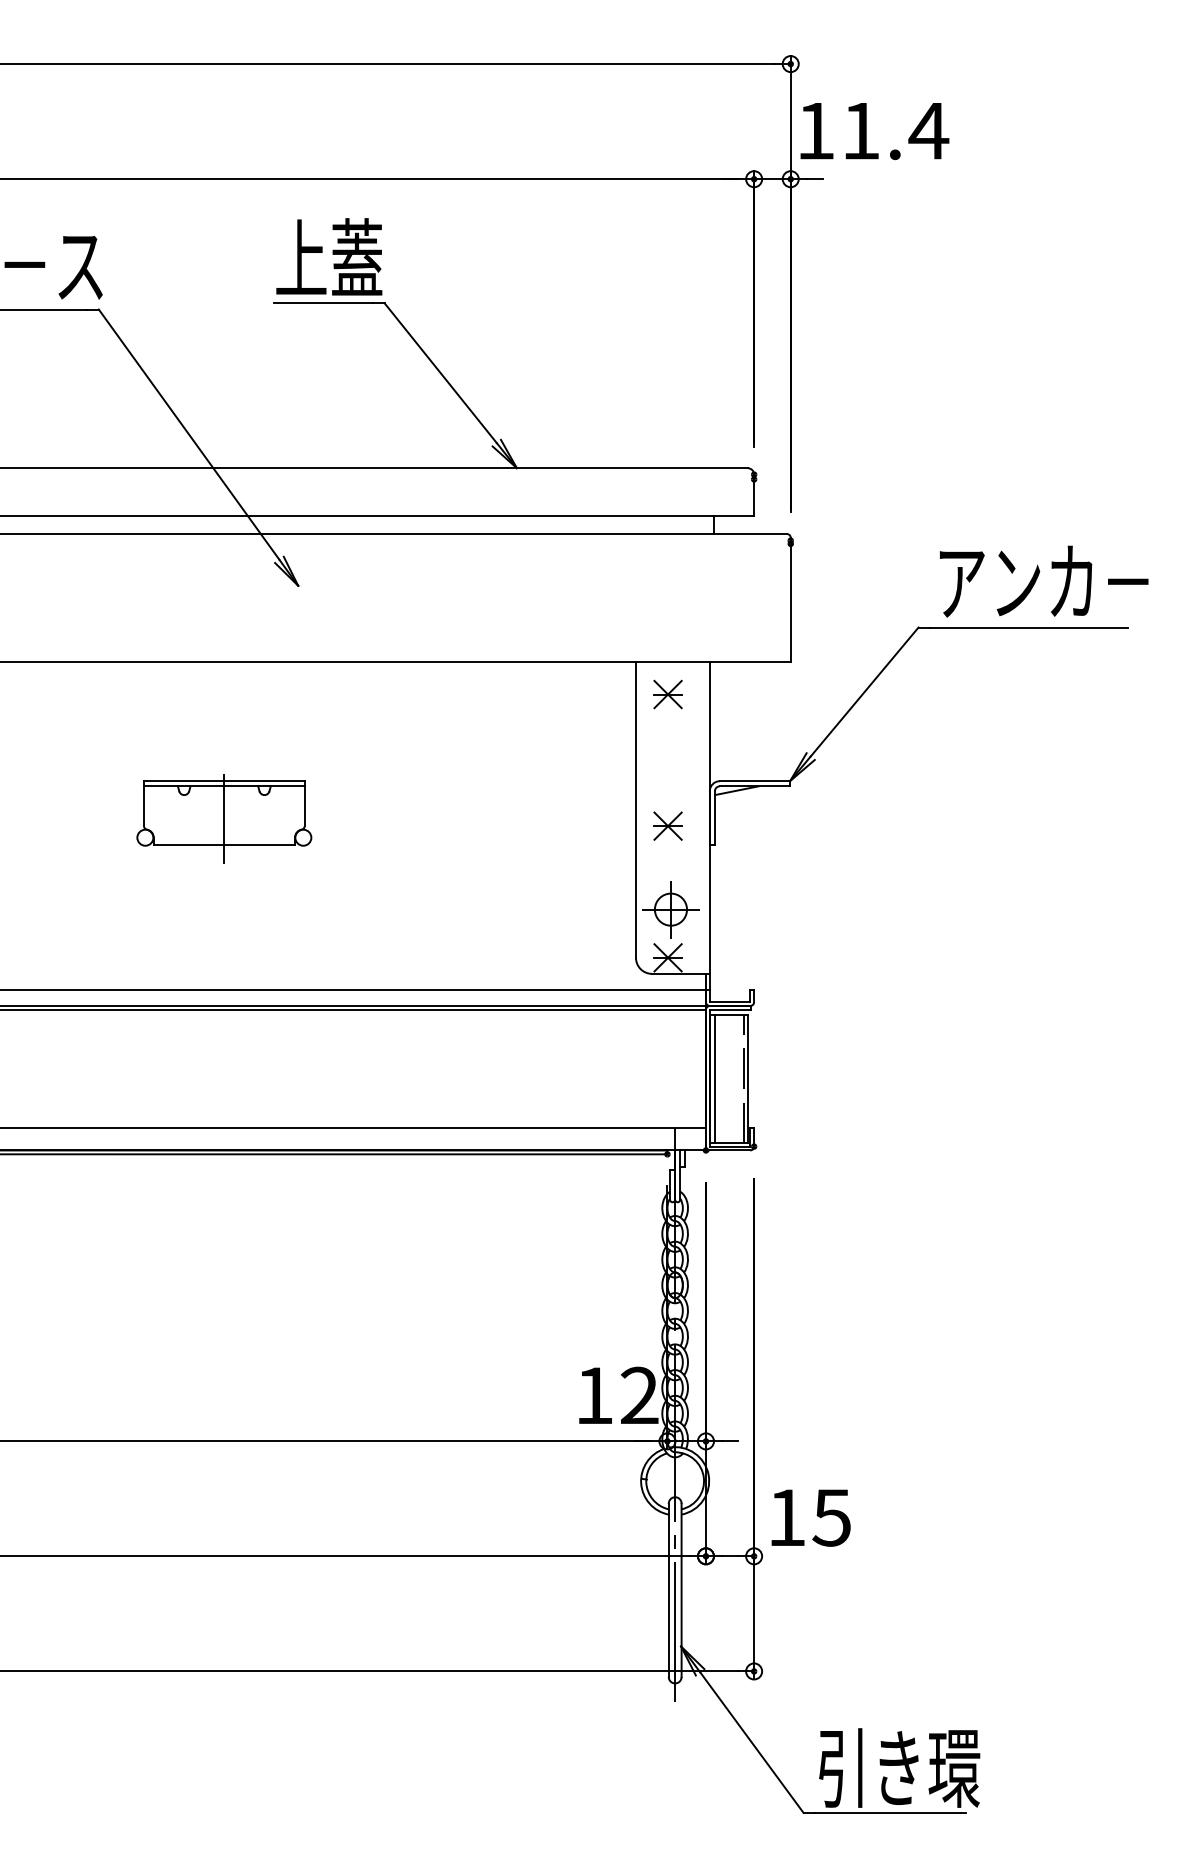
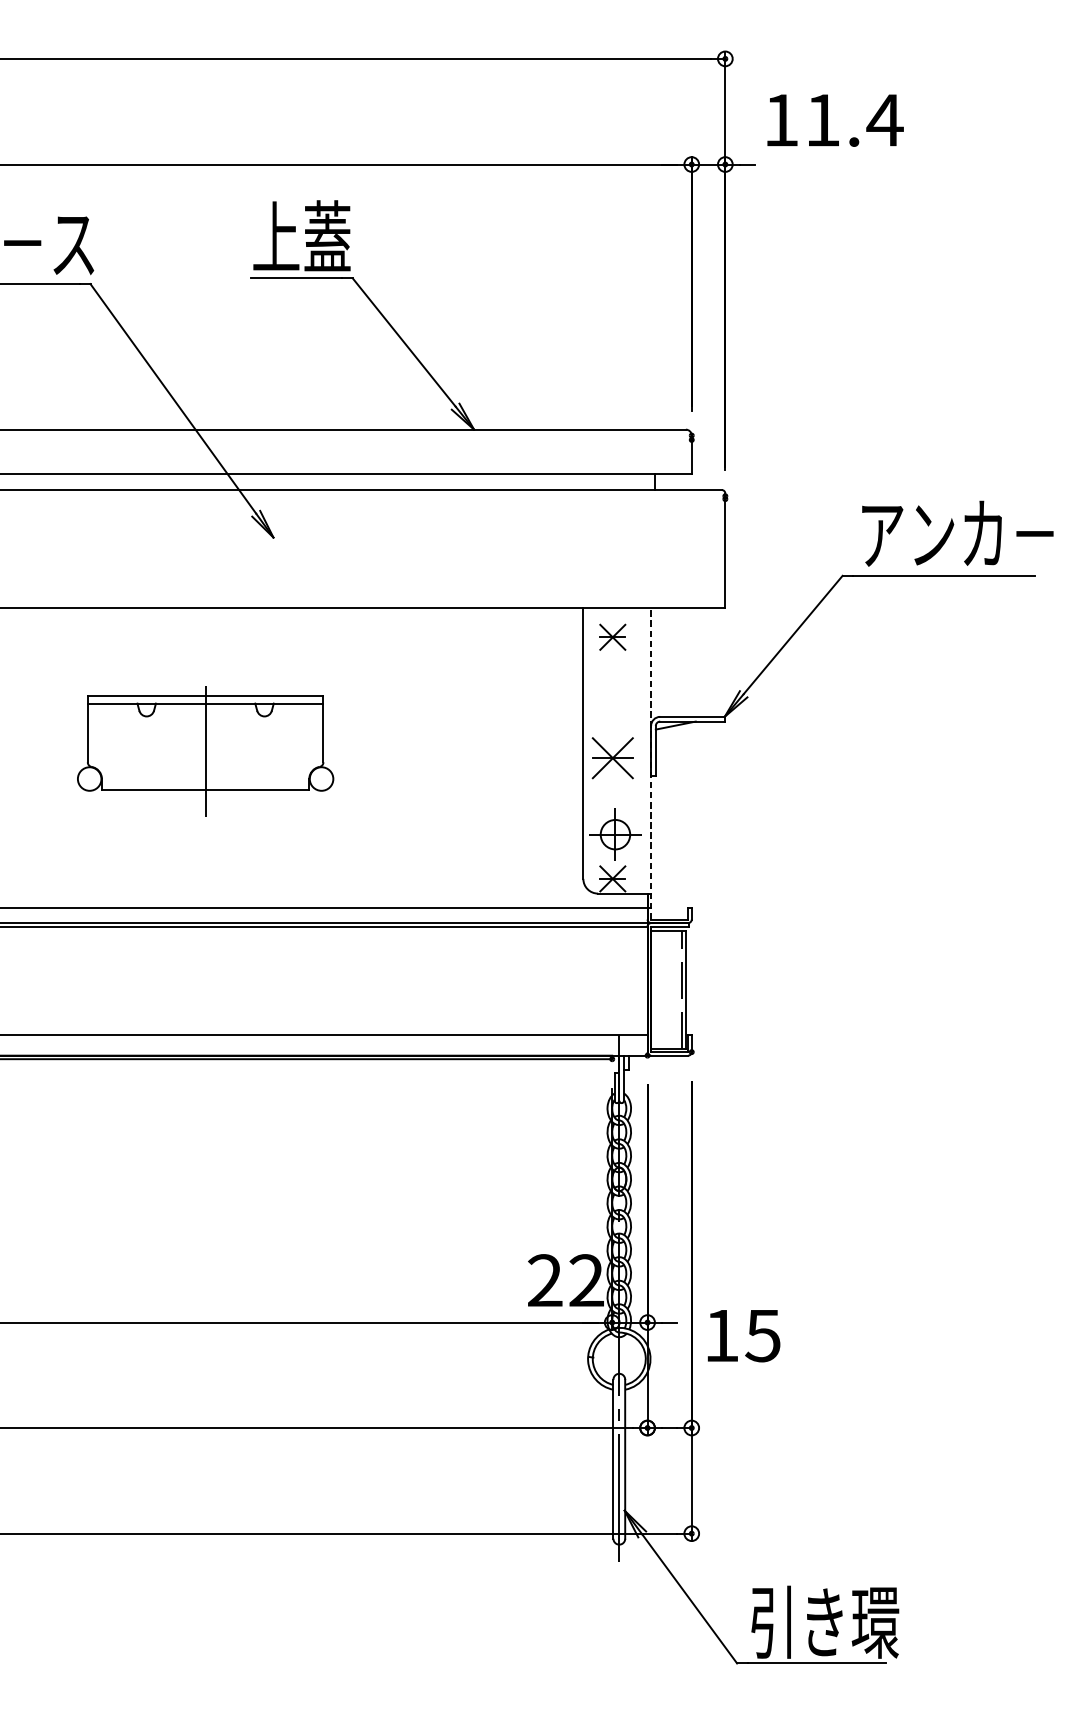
text: (874, 131) -> (835, 120), moved
part: (224, 818) -> (205, 751), size x1.6
part: (667, 825) -> (612, 757), size x1.6
line: (709, 832) -> (650, 763), solid -> dashed
line: (714, 1078) -> (655, 989), removed
text: (594, 1394) -> (545, 1279), 12 -> 22
text: (810, 1517) -> (743, 1335), moved

